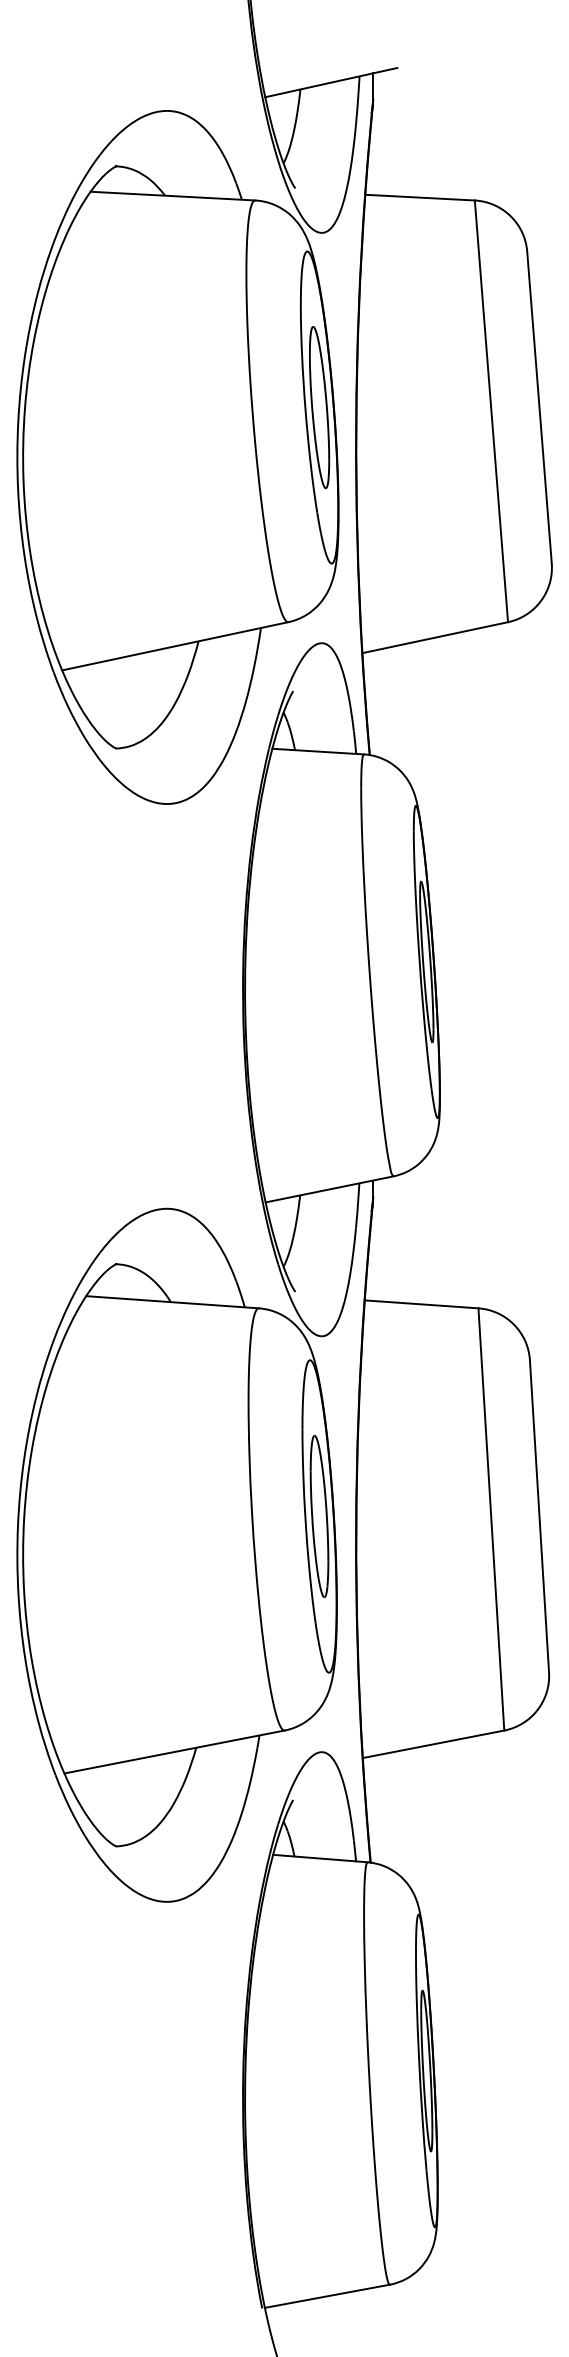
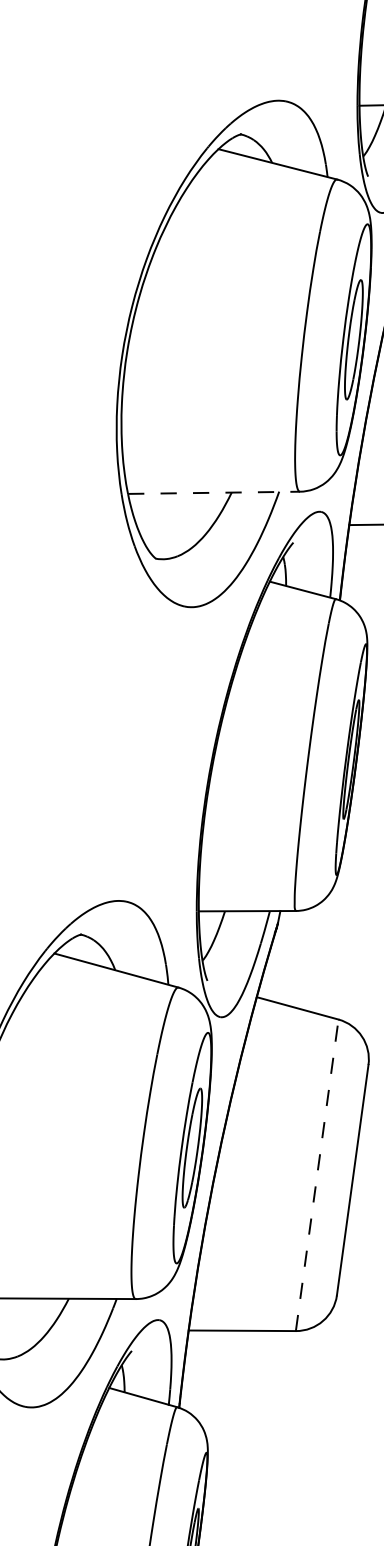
line: (175, 646) -> (214, 493), solid -> dashed
line: (491, 1519) -> (317, 1175), solid -> dashed

